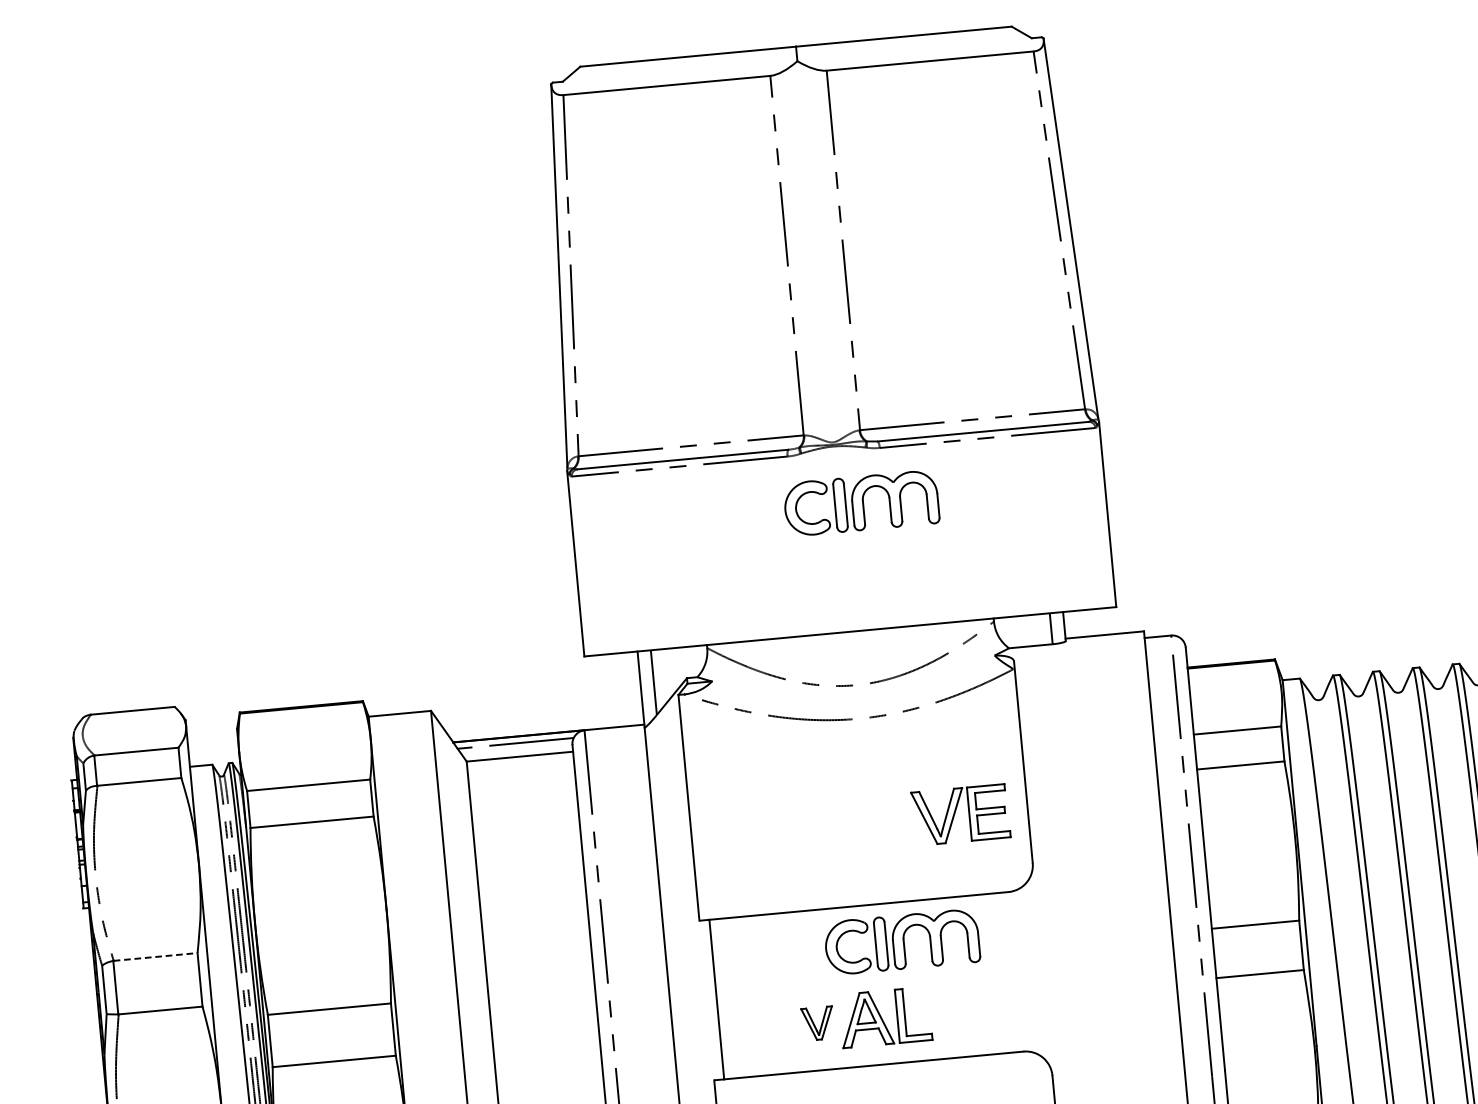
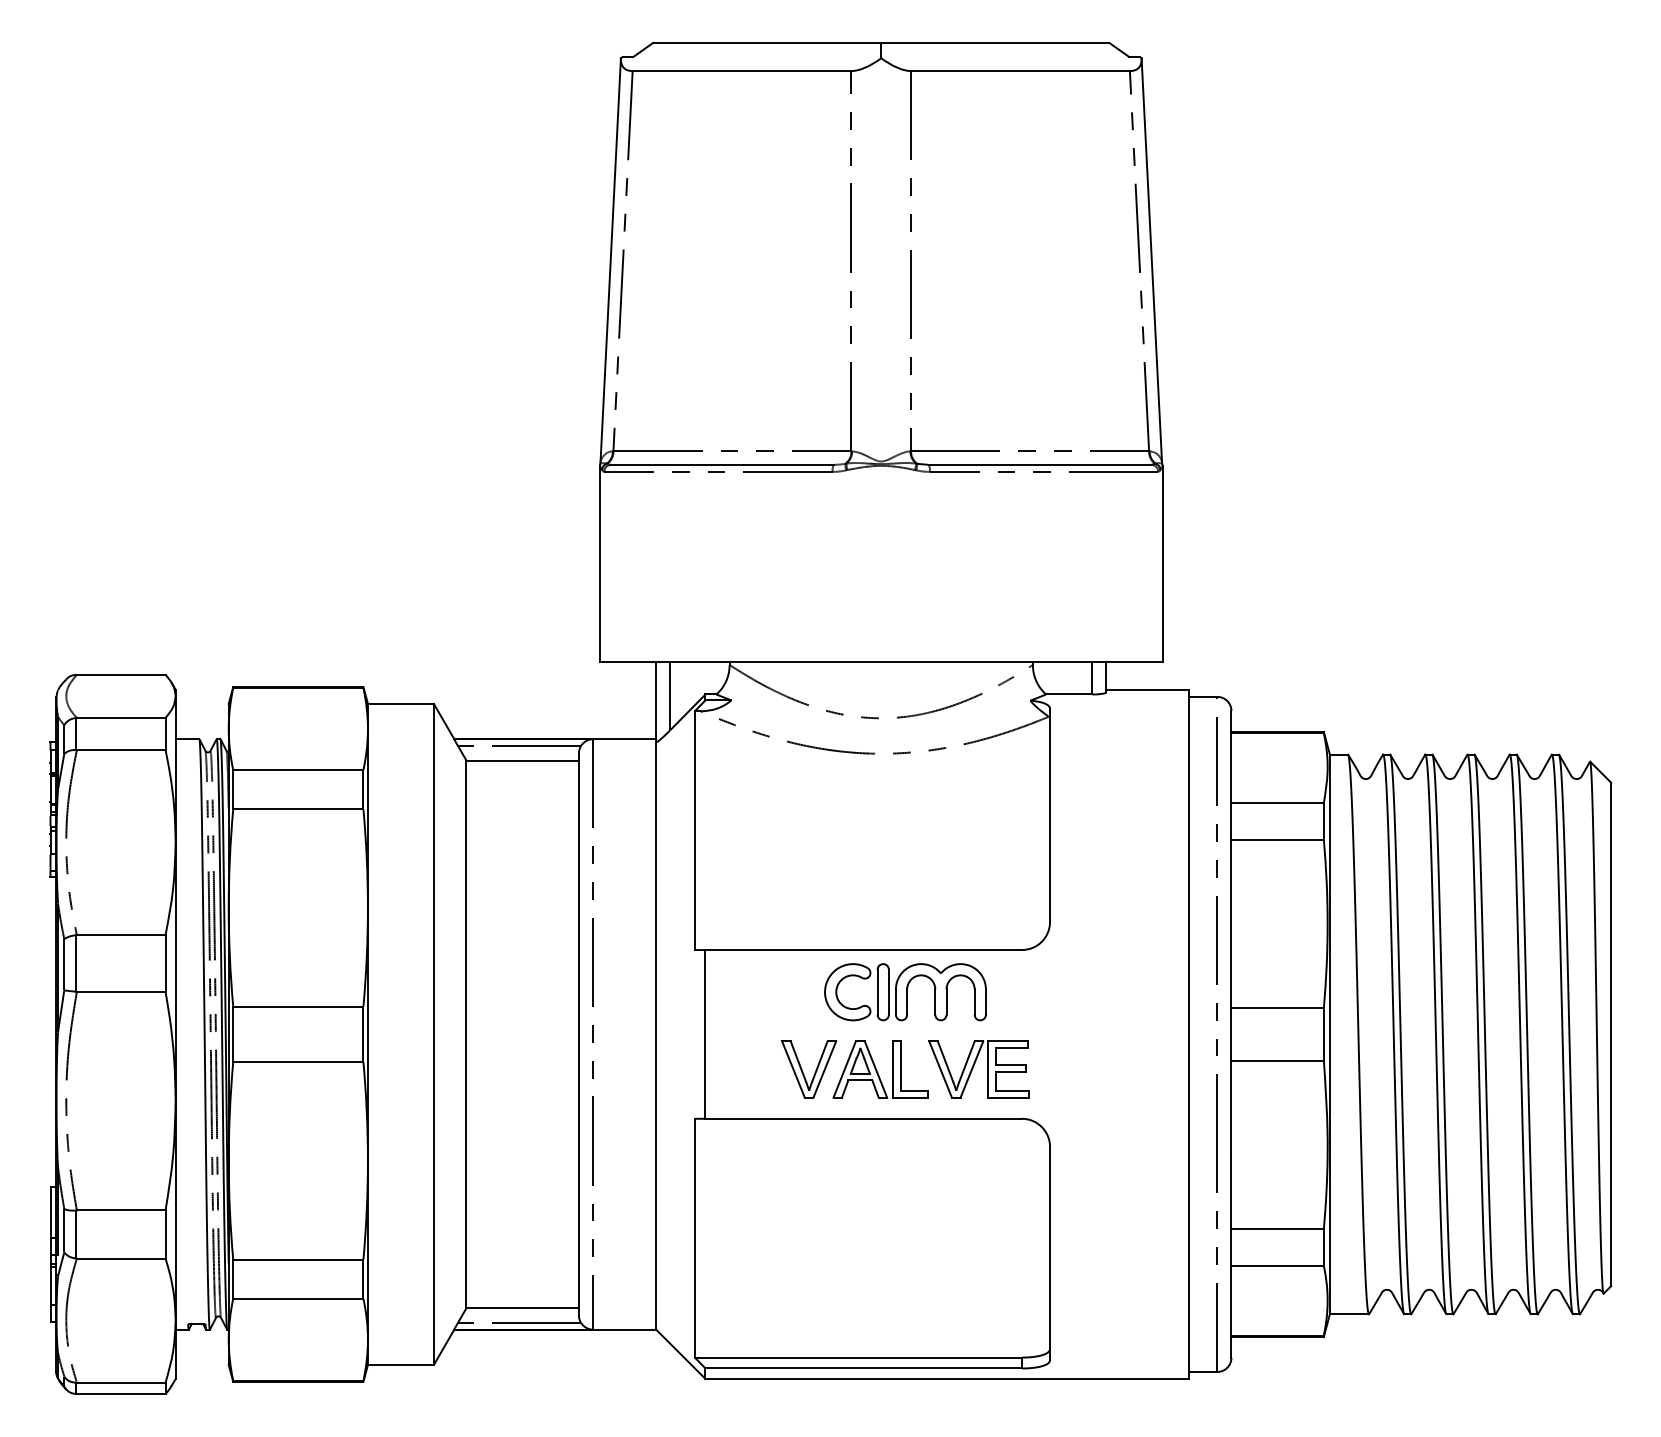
part: (861, 503) -> (905, 528), removed
part: (960, 814) -> (978, 1069), moved
line: (155, 957) -> (121, 935), dashed -> solid
part: (818, 1023) -> (809, 1069), size x1.67

